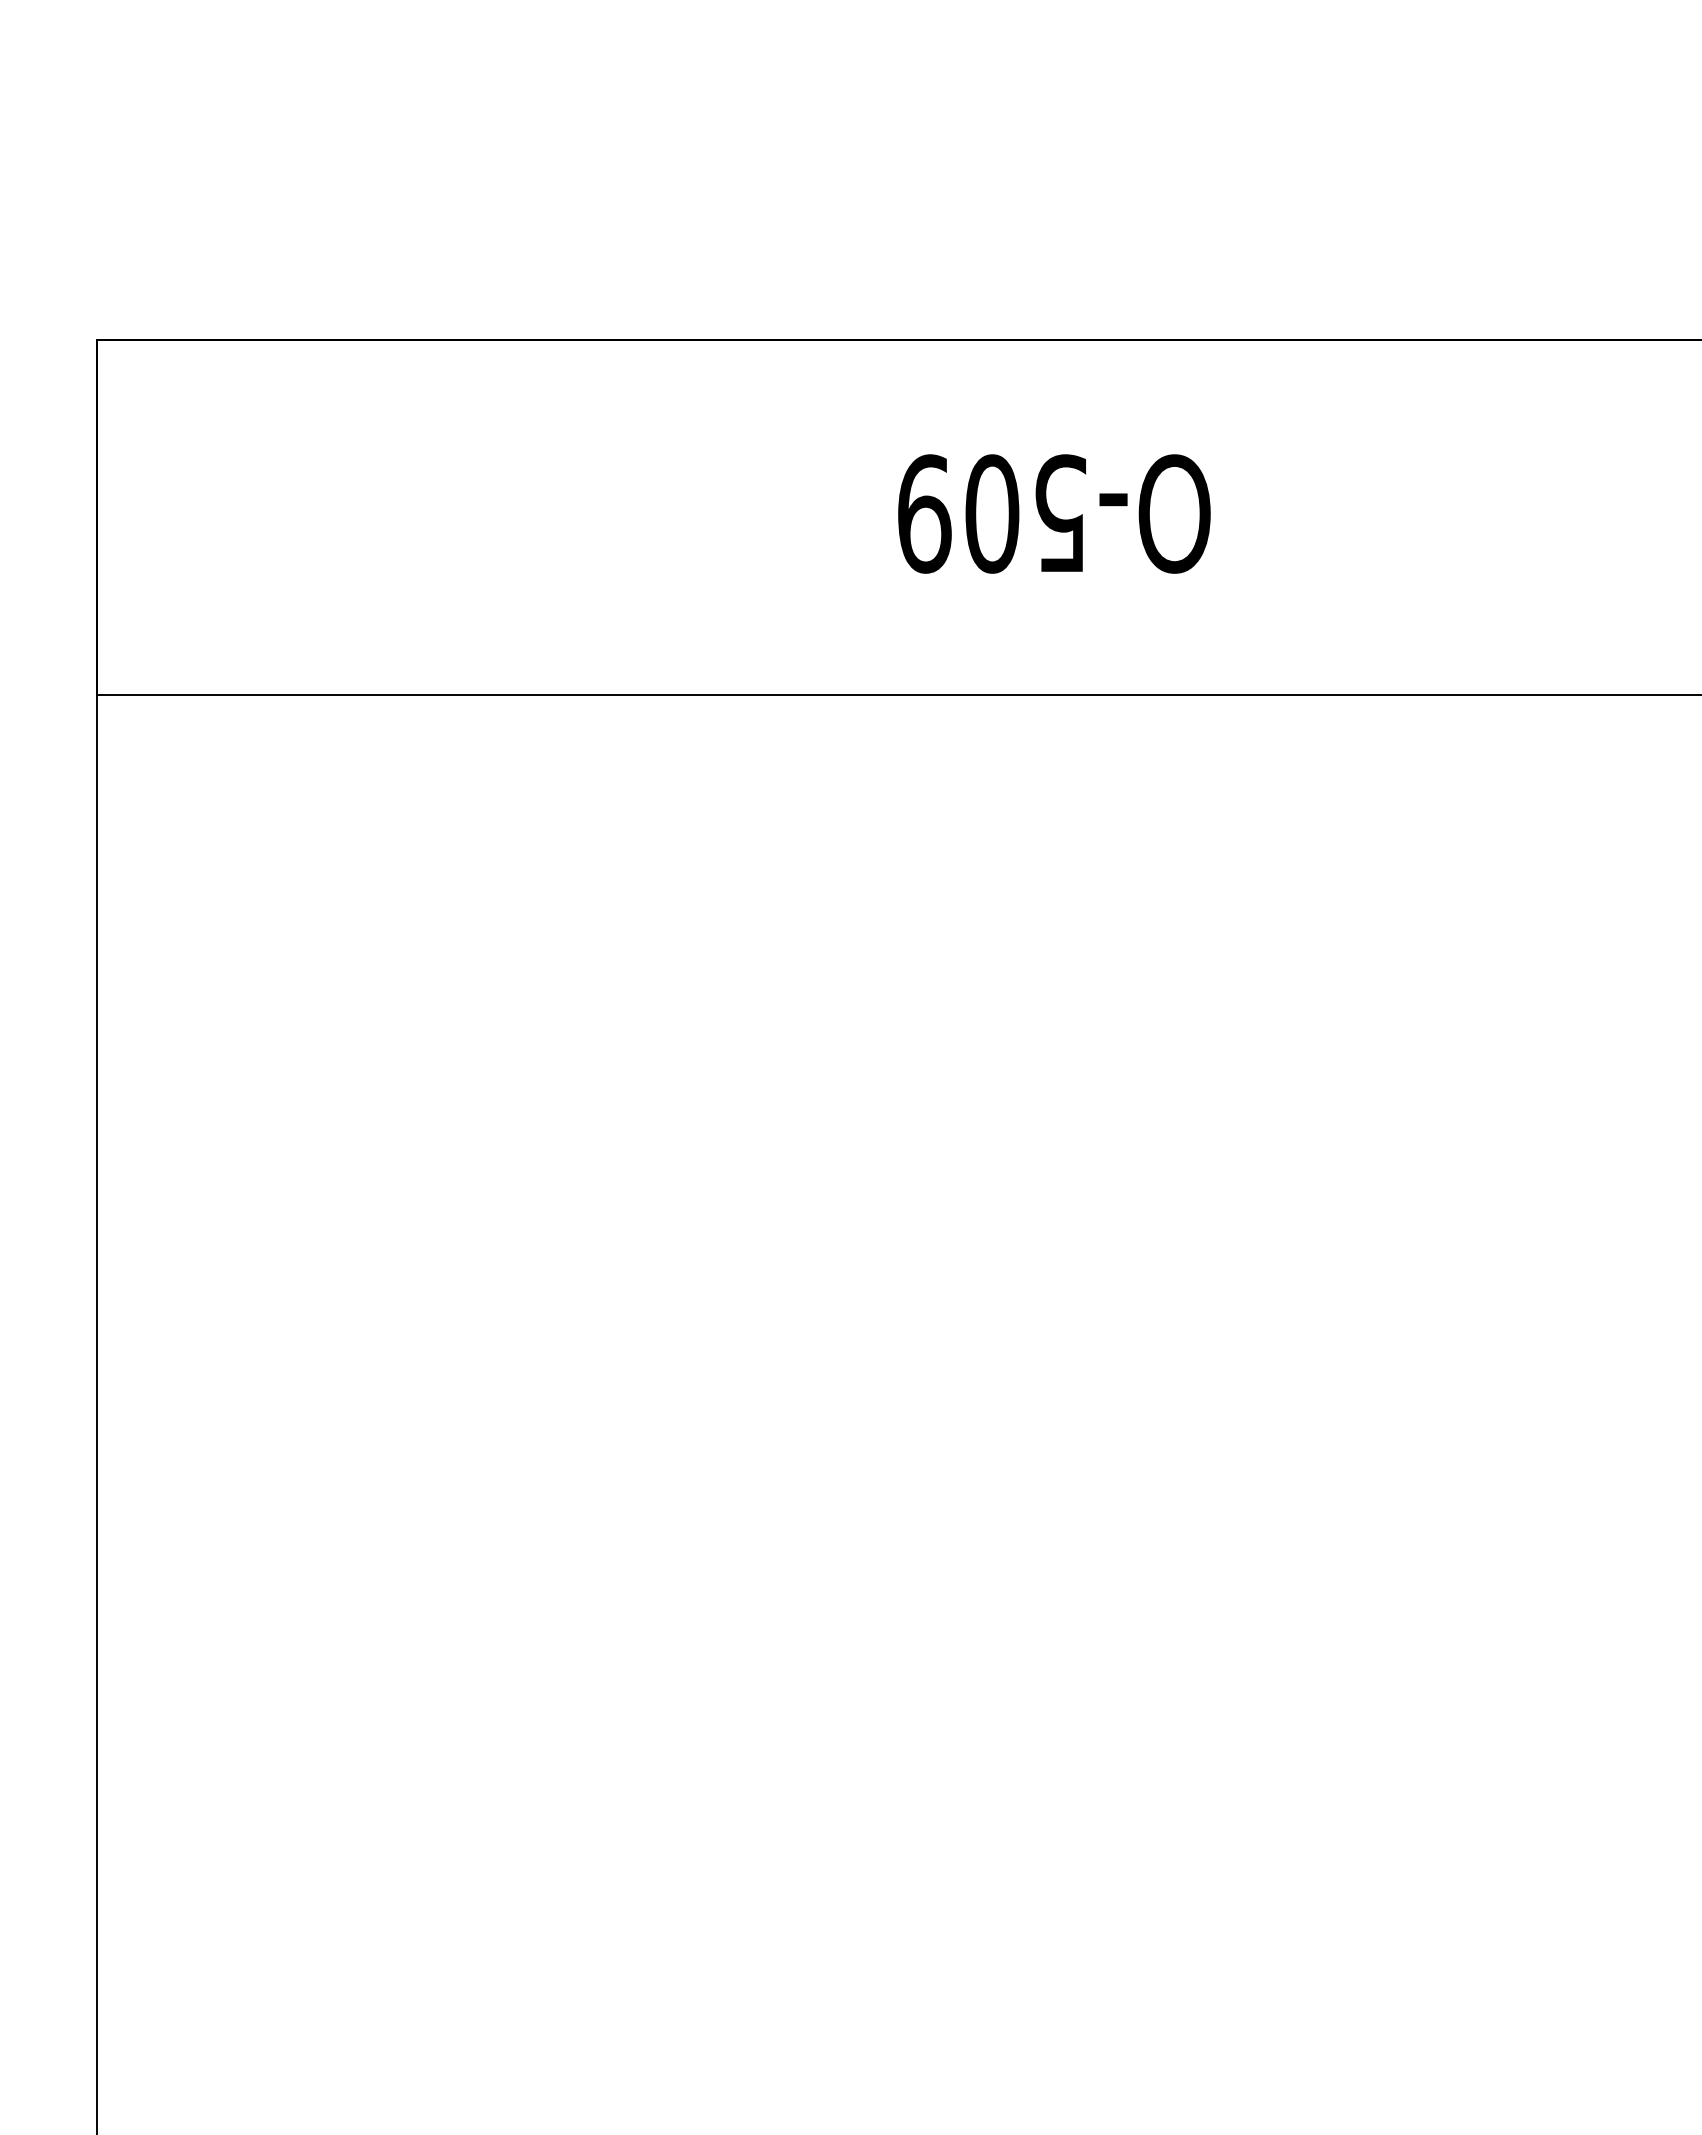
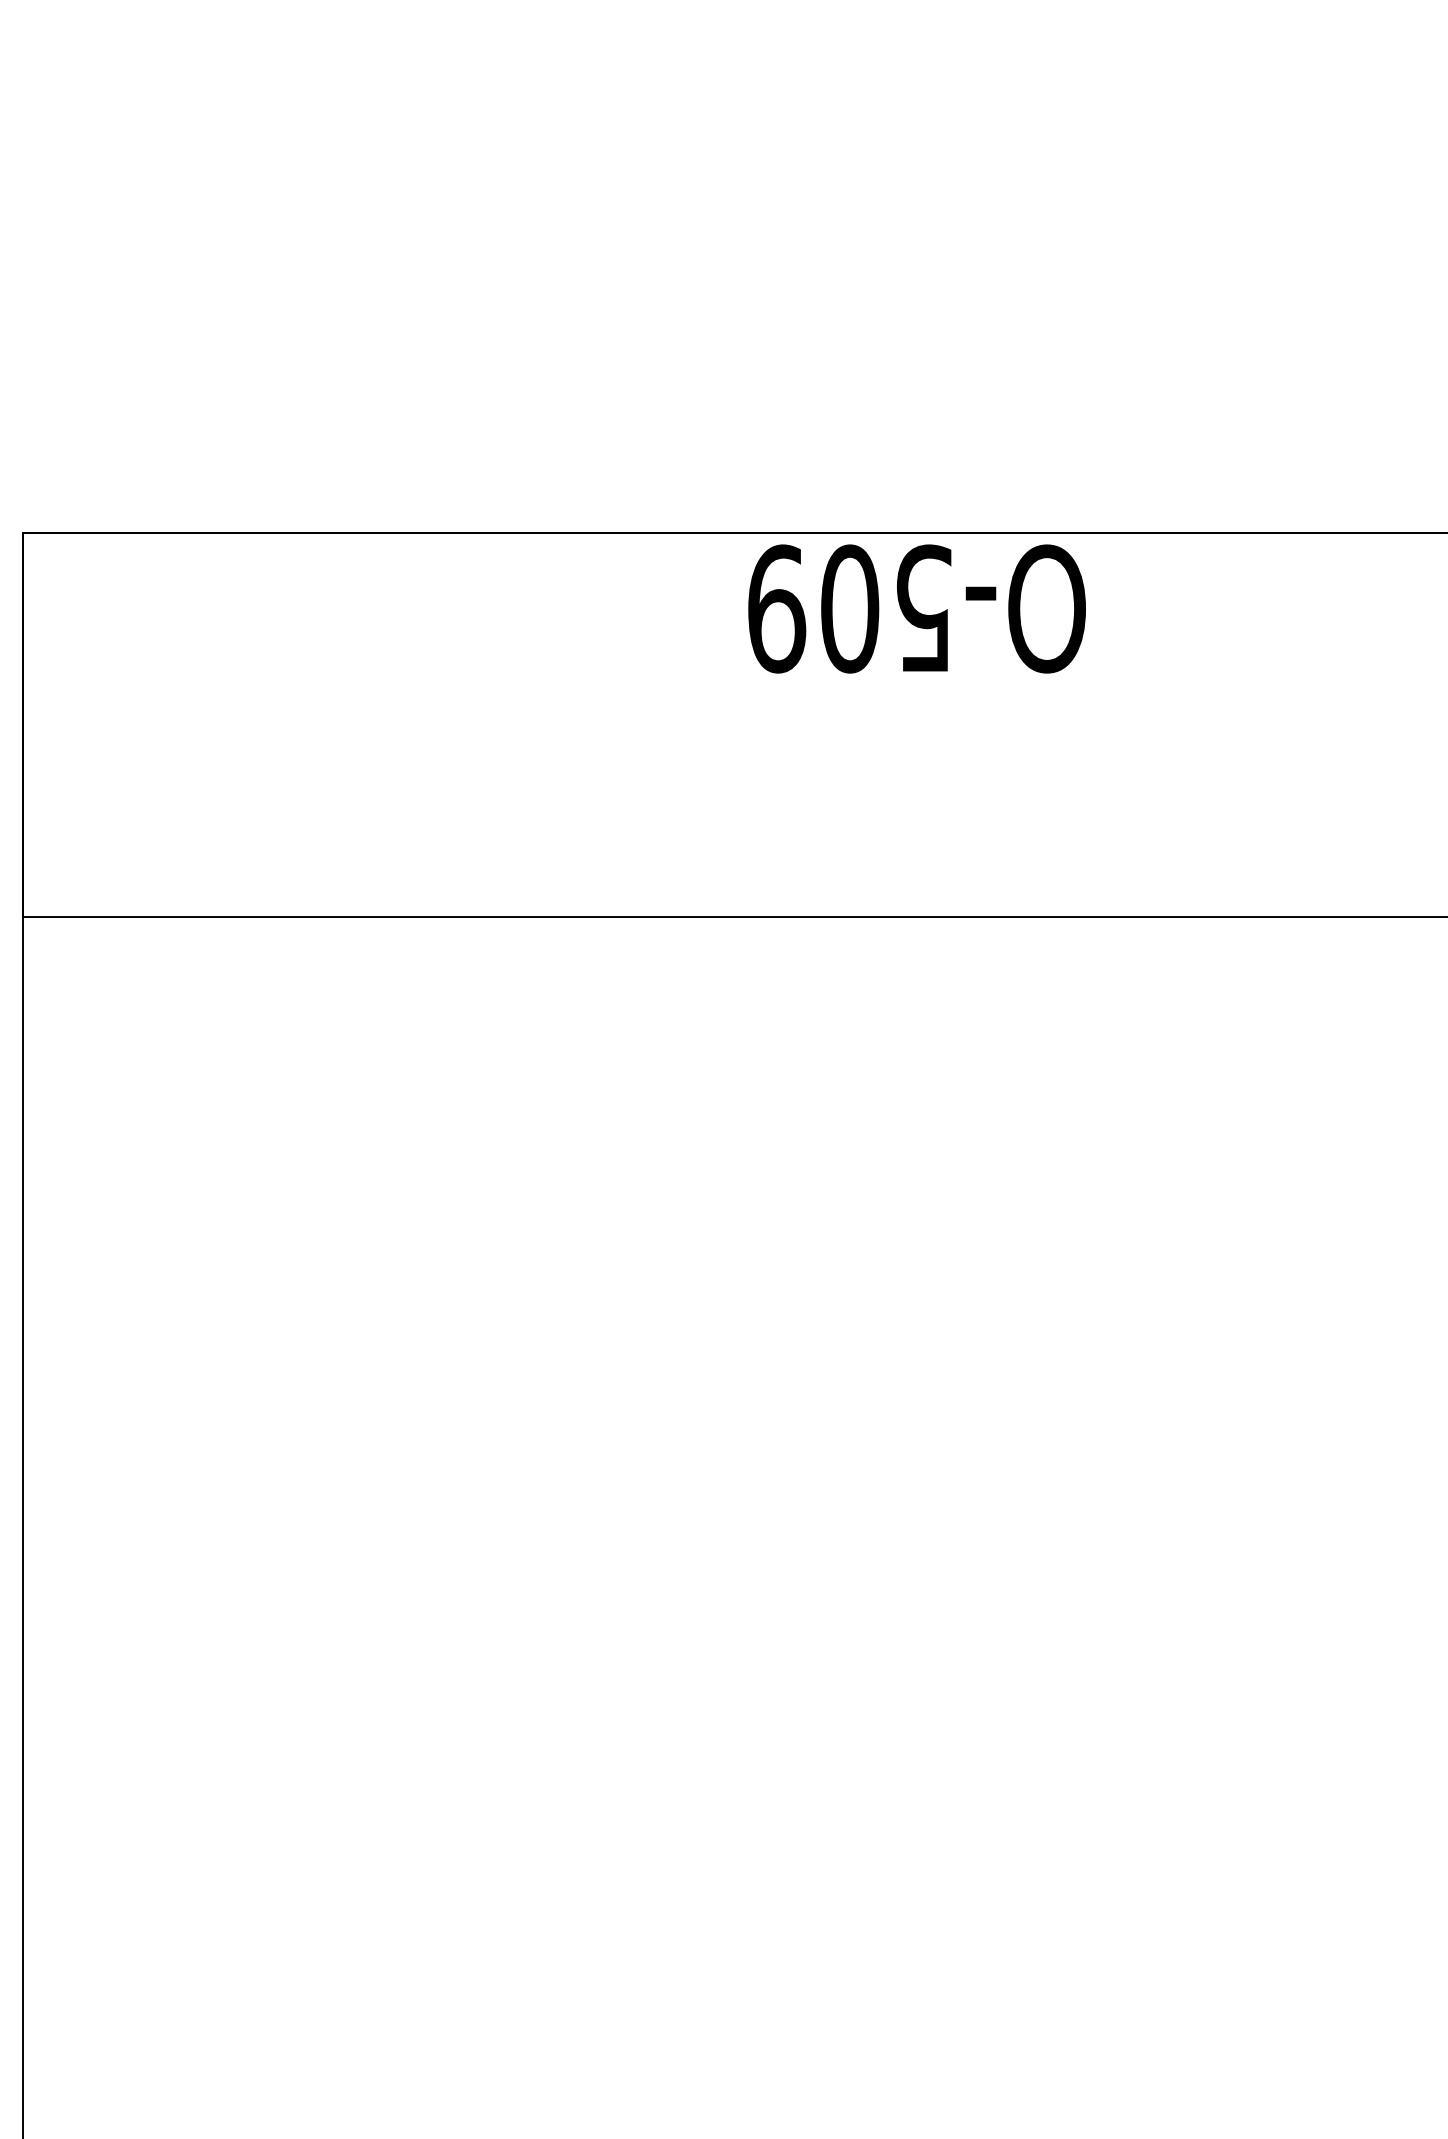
text: (1054, 513) -> (917, 608), moved

